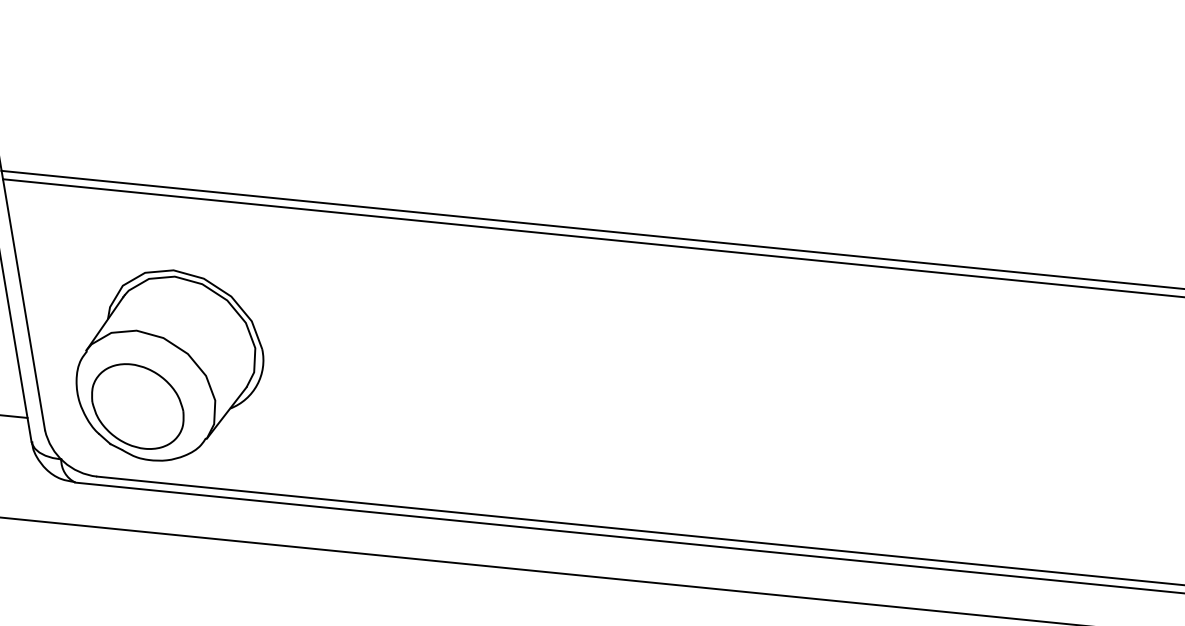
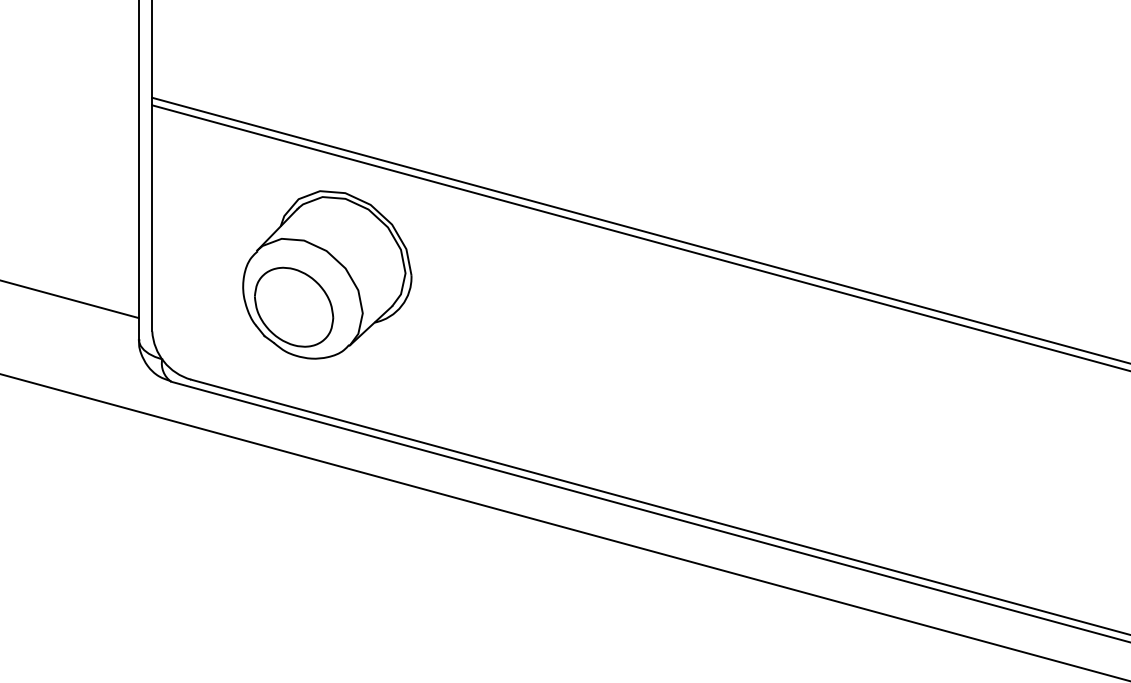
part: (168, 363) -> (327, 274), moved

